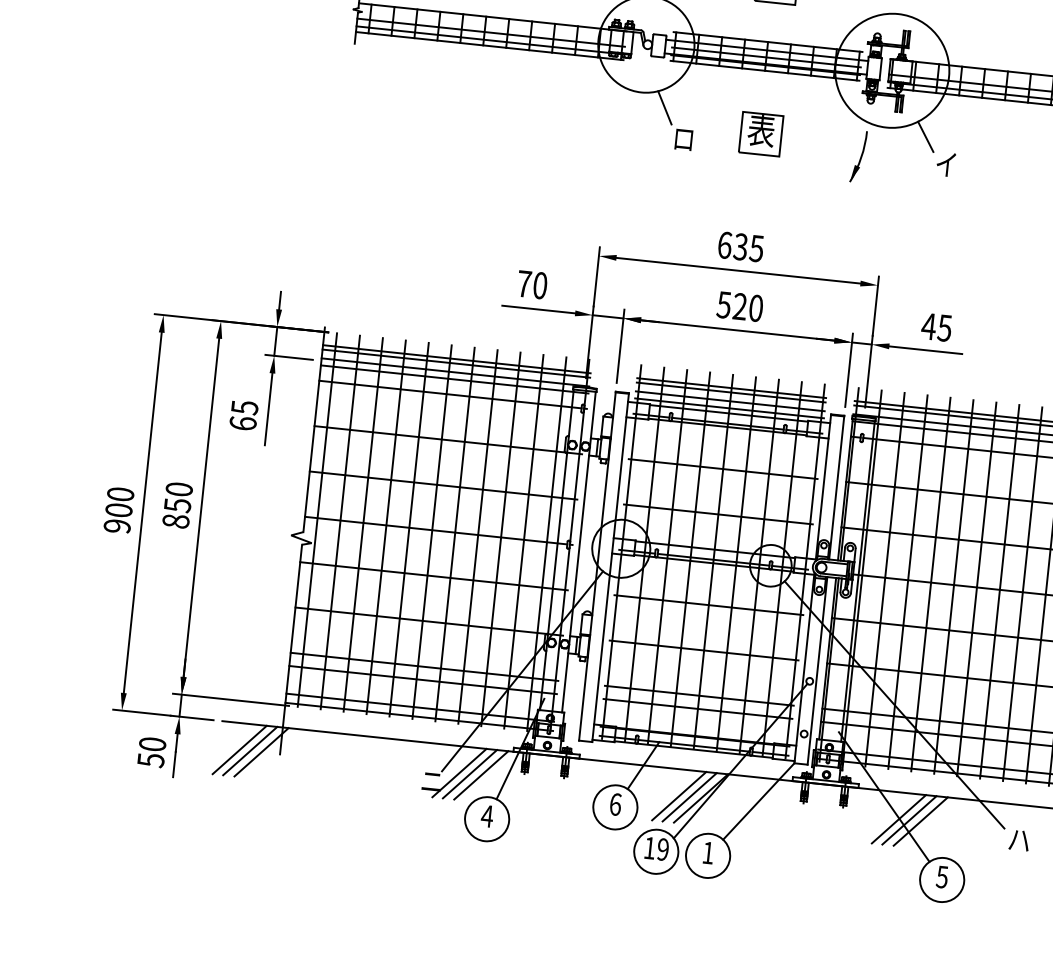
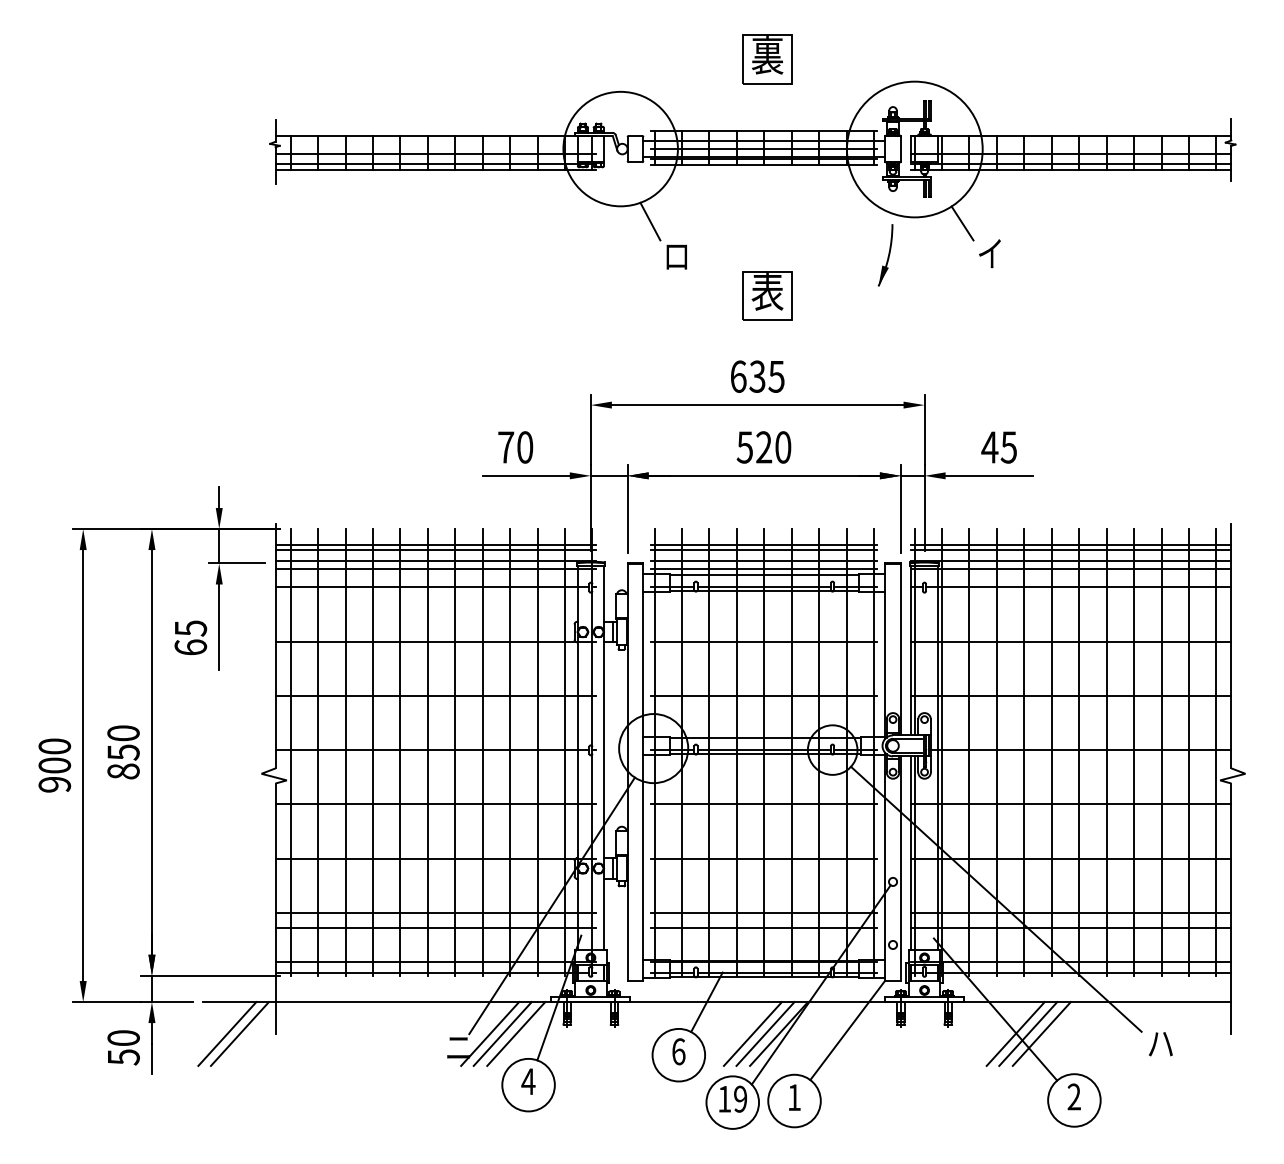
part: (761, 133) -> (767, 295), moved
line: (261, 751) -> (253, 1033), removed
text: (941, 876) -> (1073, 1096), 5 -> 2

